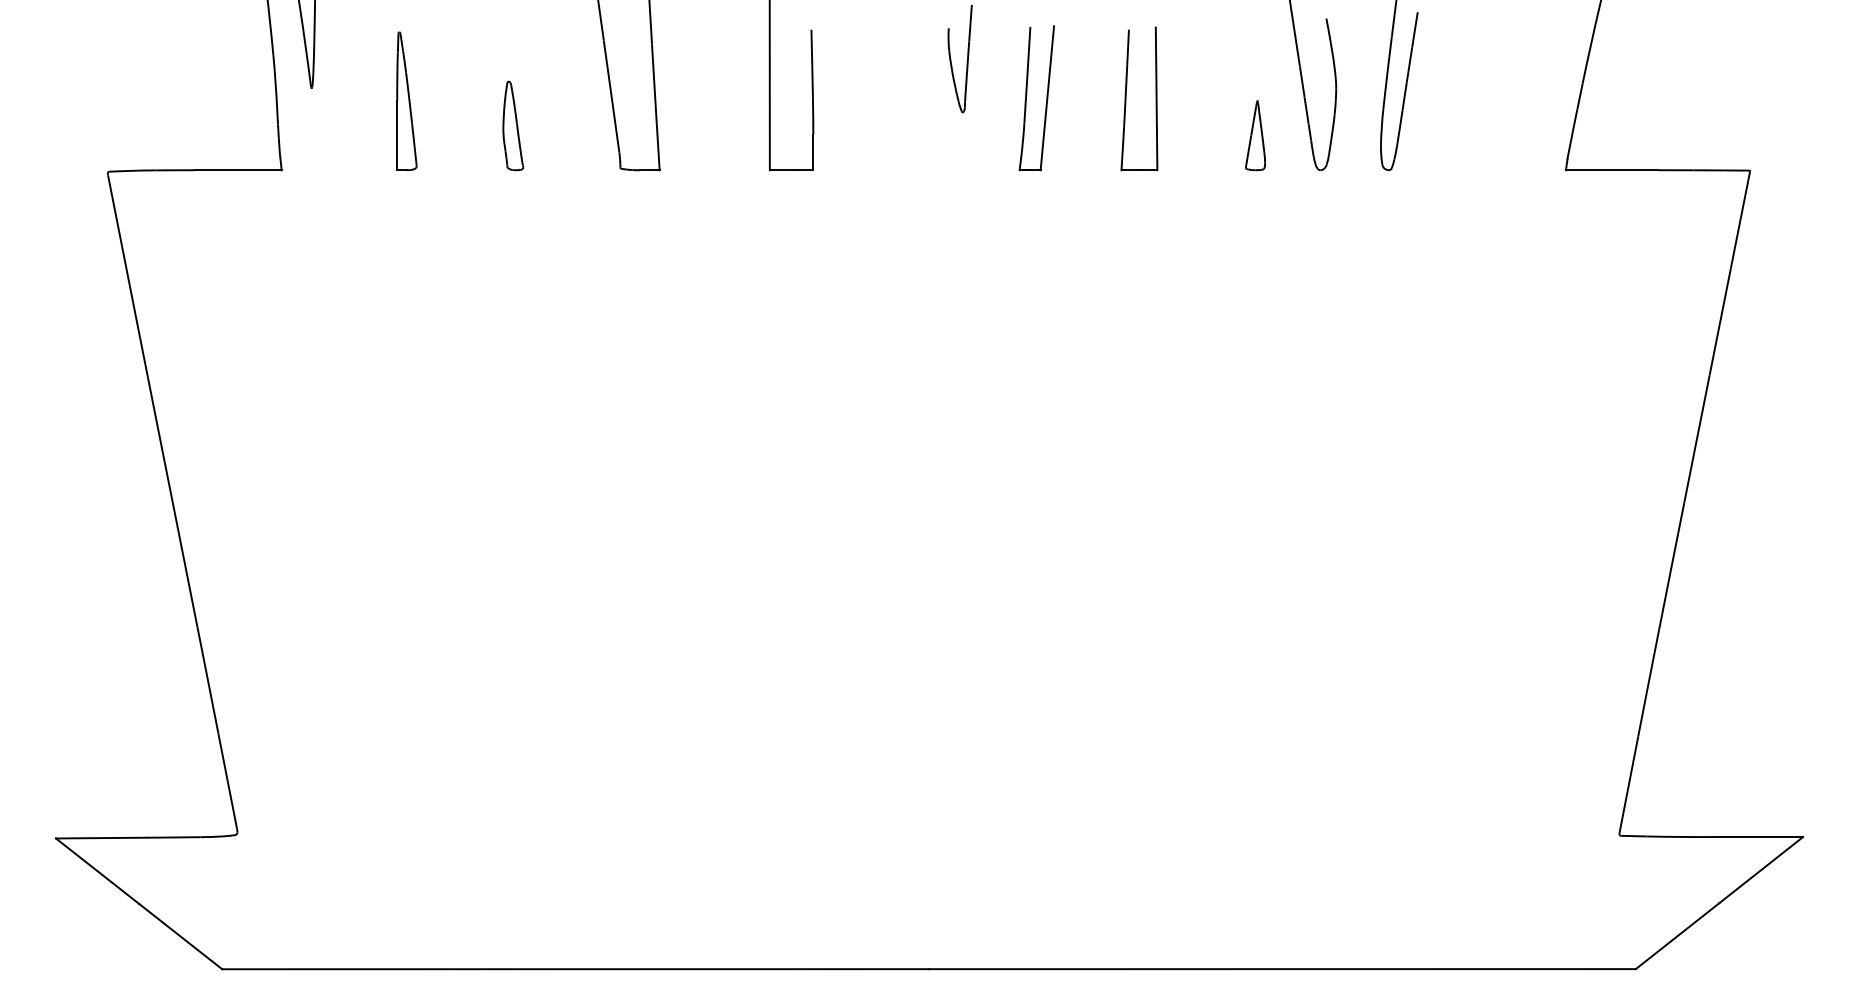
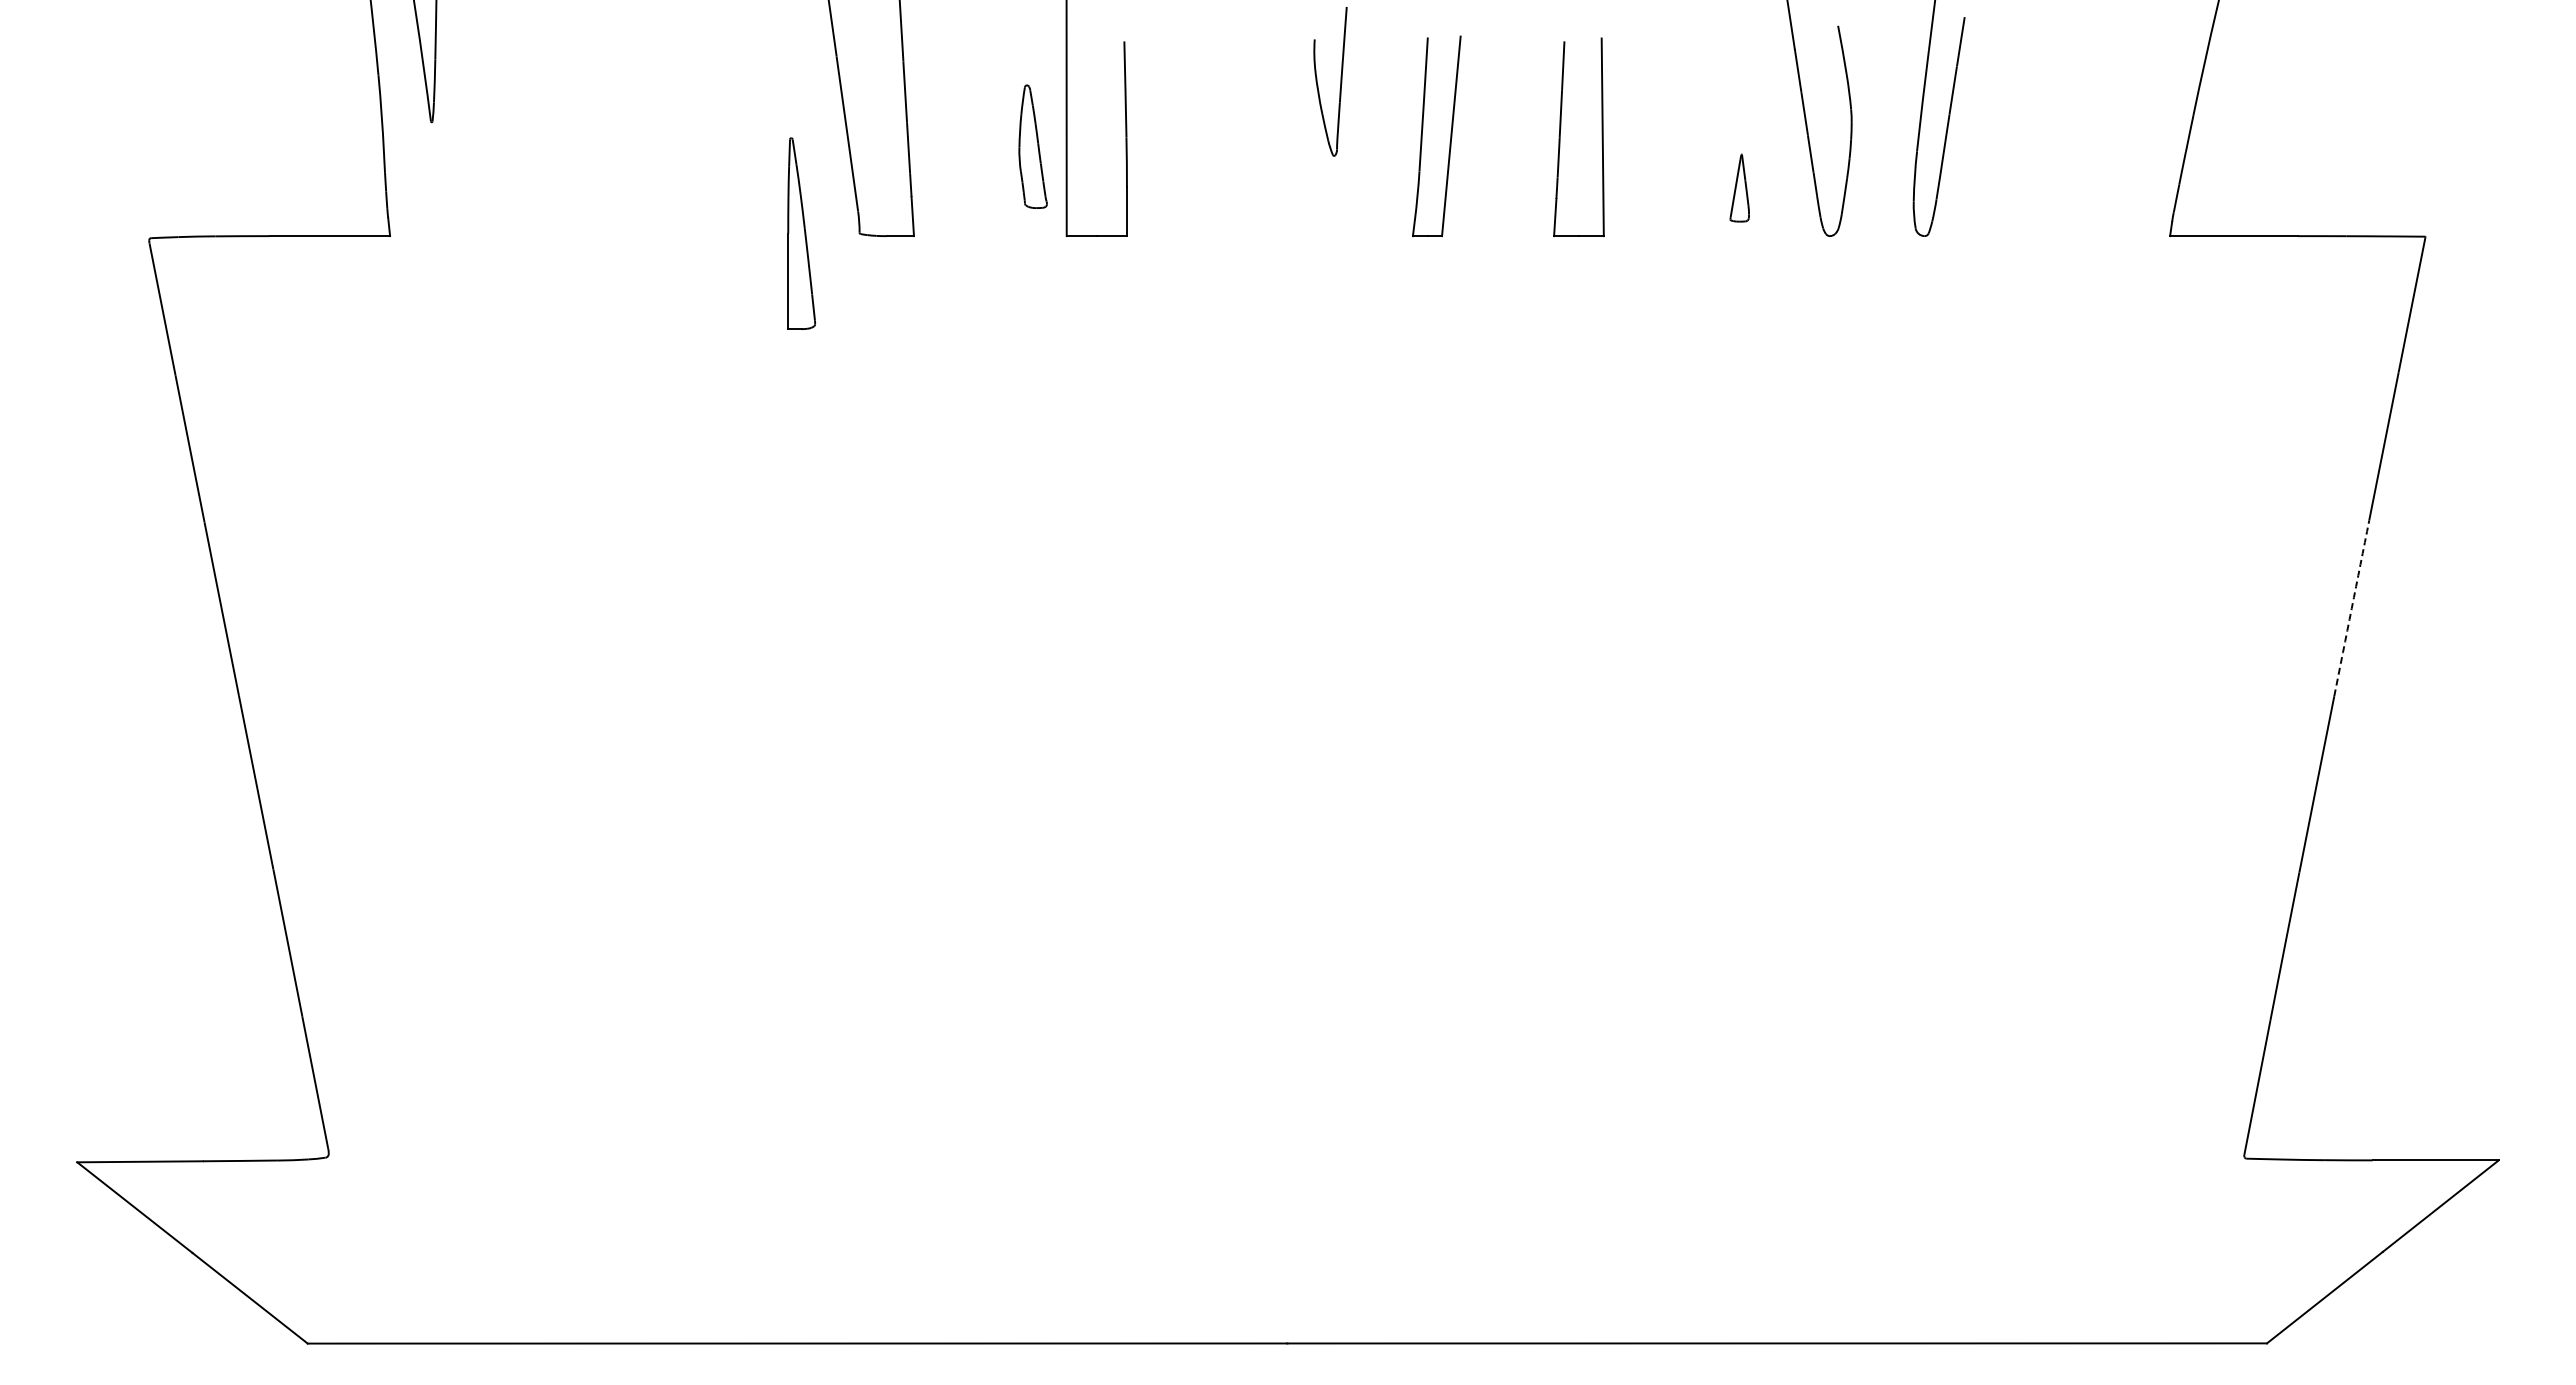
part: (406, 101) -> (801, 233), moved
part: (512, 125) -> (1032, 146), moved
part: (1255, 135) -> (1739, 187), size x0.7
arc: (1696, 438) -> (2351, 608), solid -> dashed

